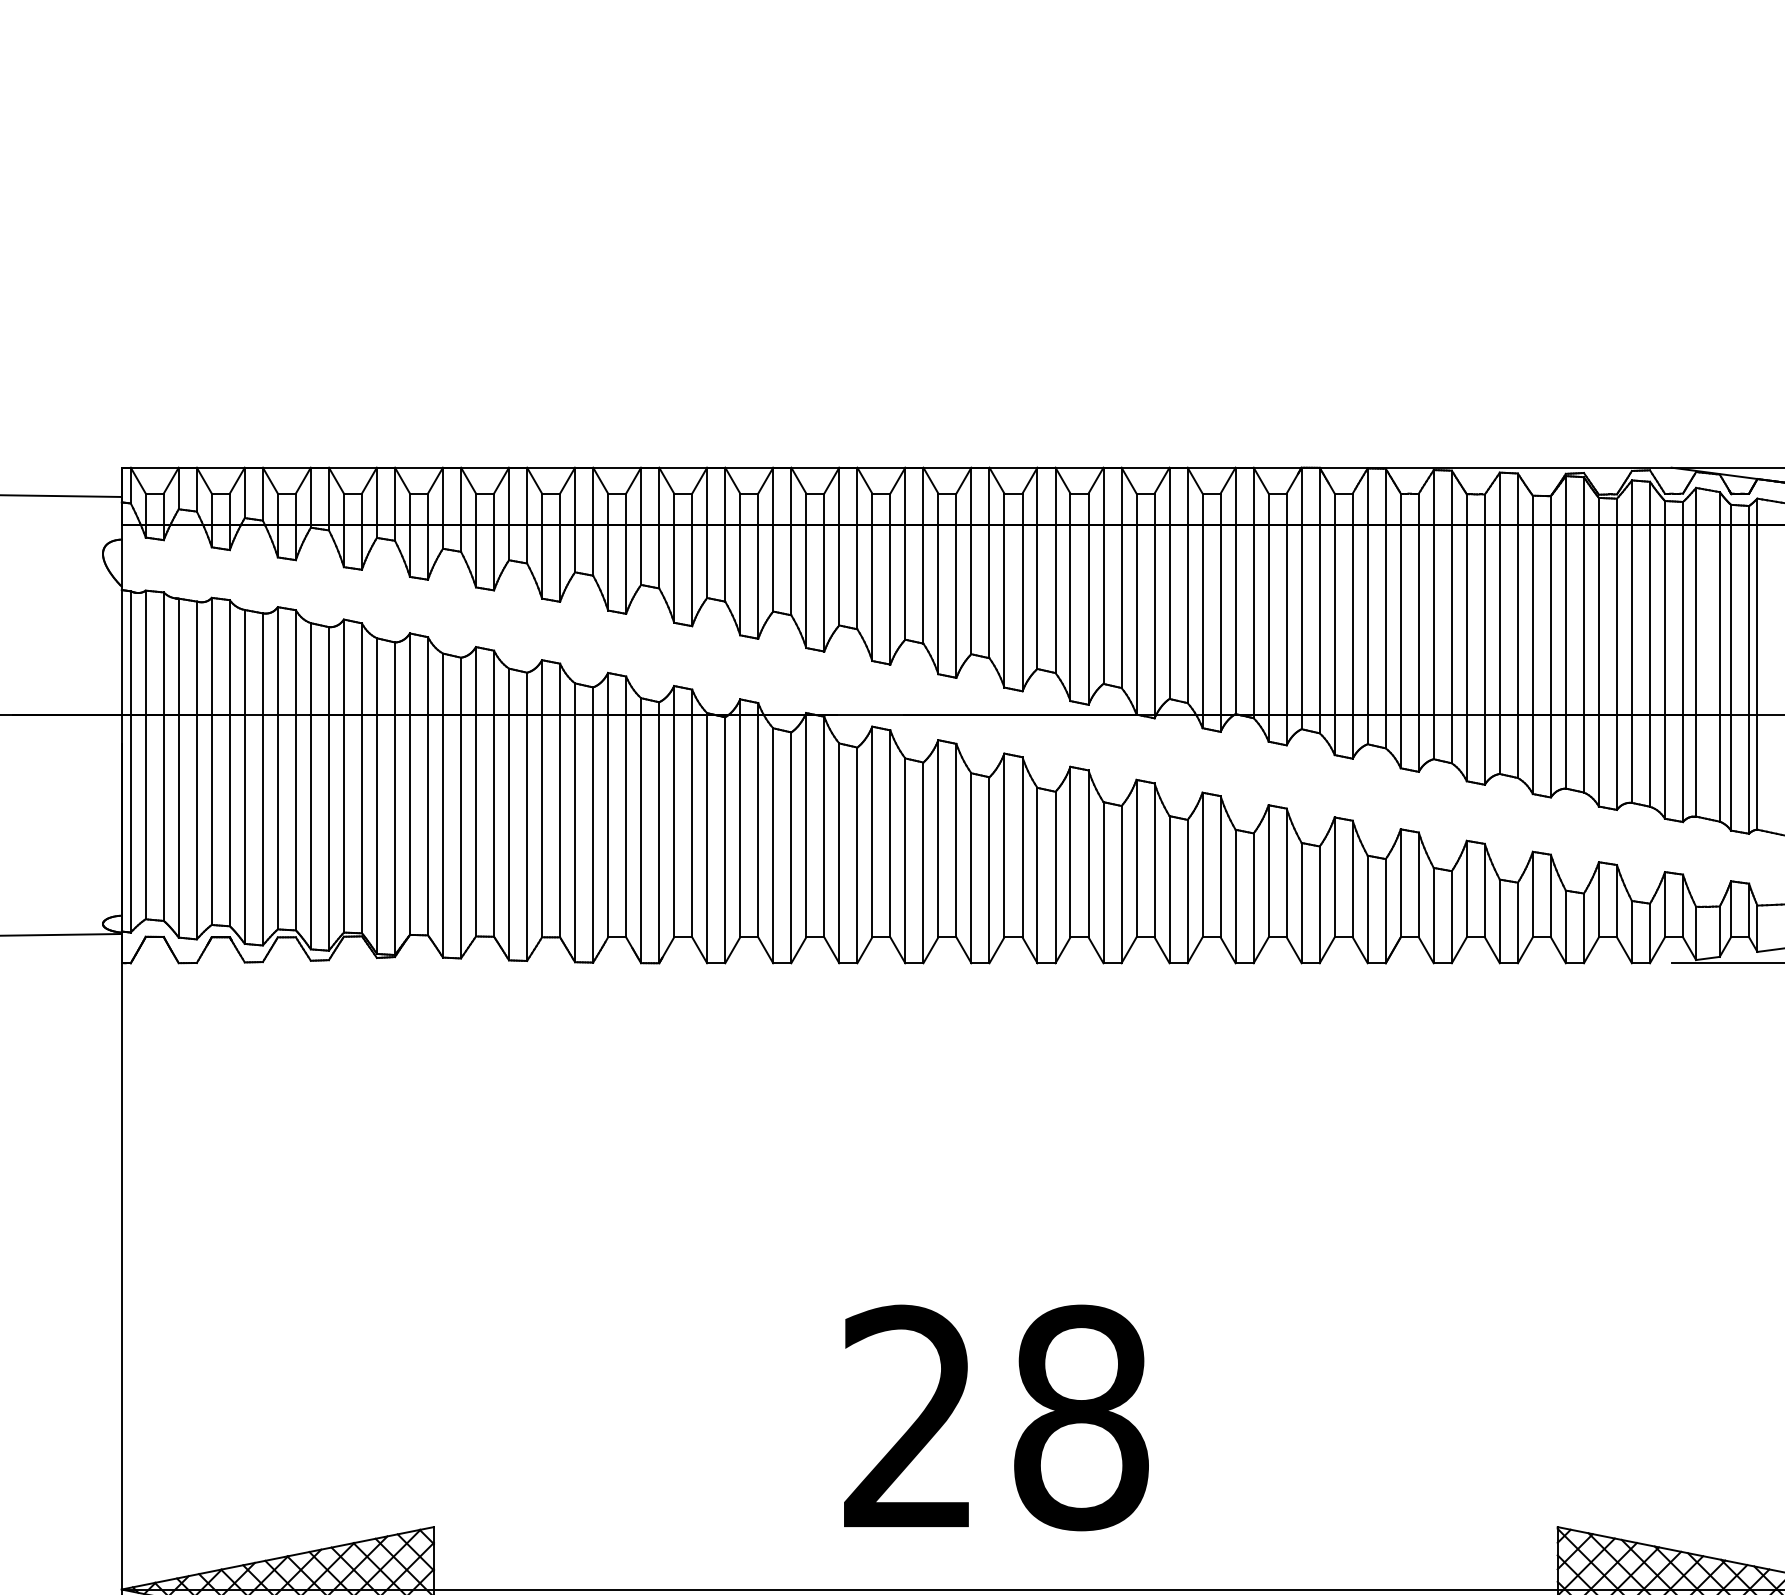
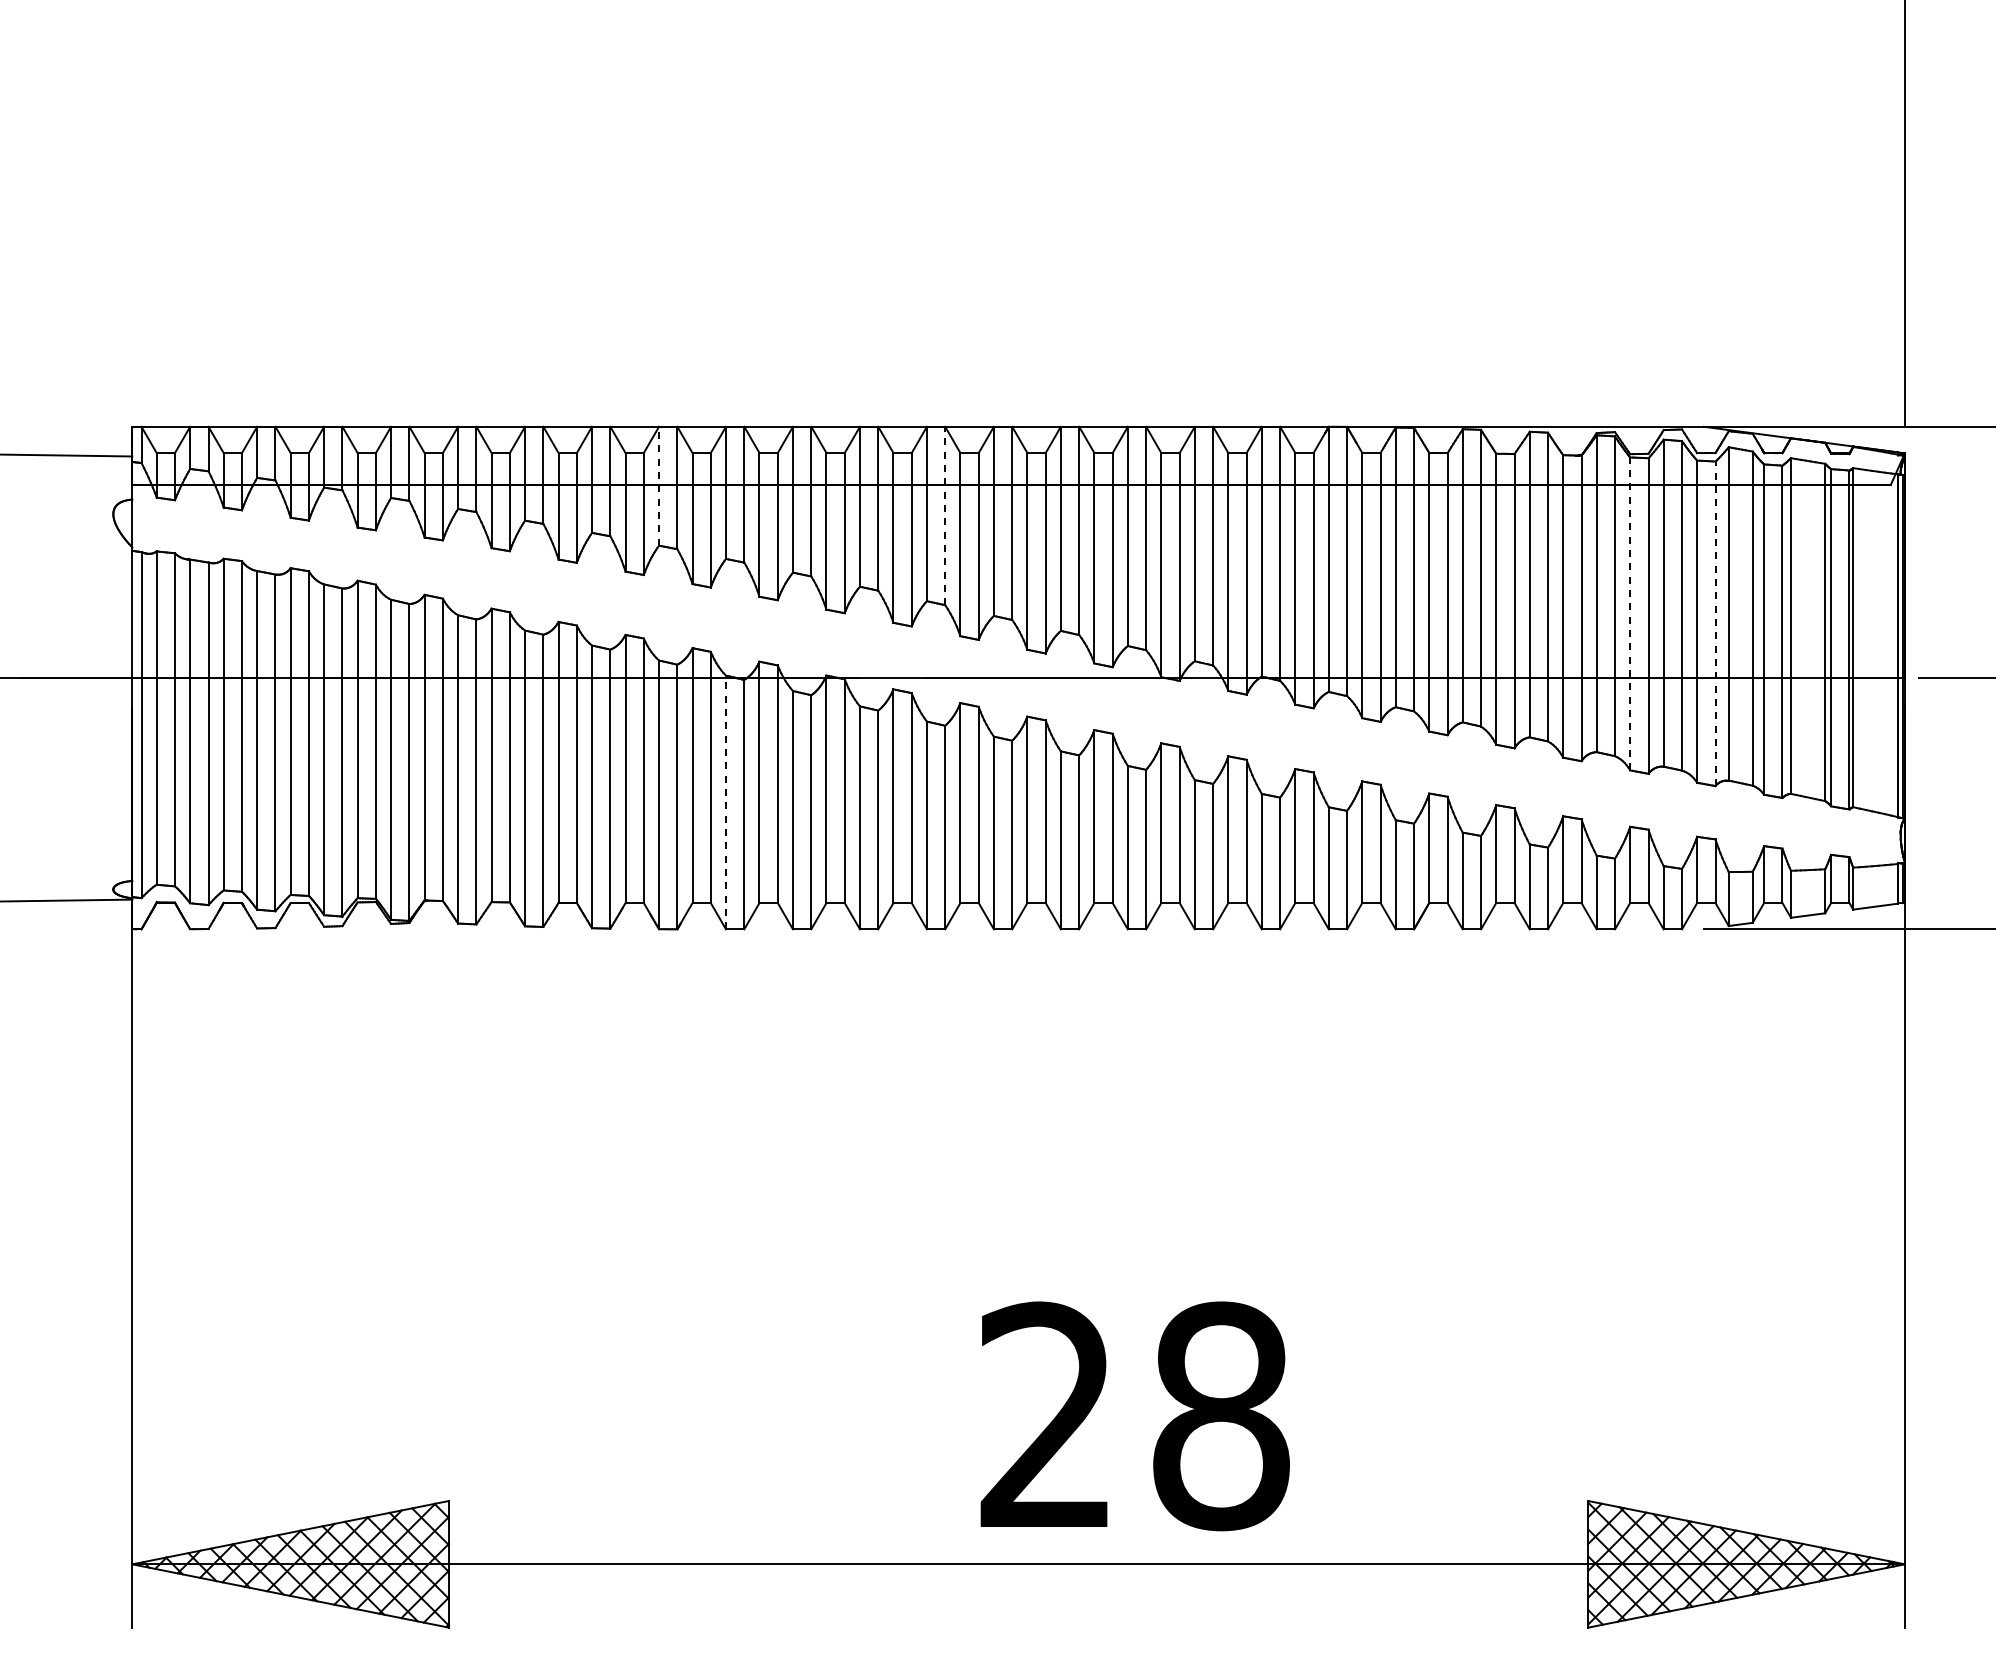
line: (641, 525) -> (659, 485), solid -> dashed
line: (923, 555) -> (945, 515), solid -> dashed
line: (1599, 651) -> (1630, 613), solid -> dashed
line: (1683, 661) -> (1715, 623), solid -> dashed
line: (707, 838) -> (726, 802), solid -> dashed
text: (995, 1418) -> (1134, 1416), moved

